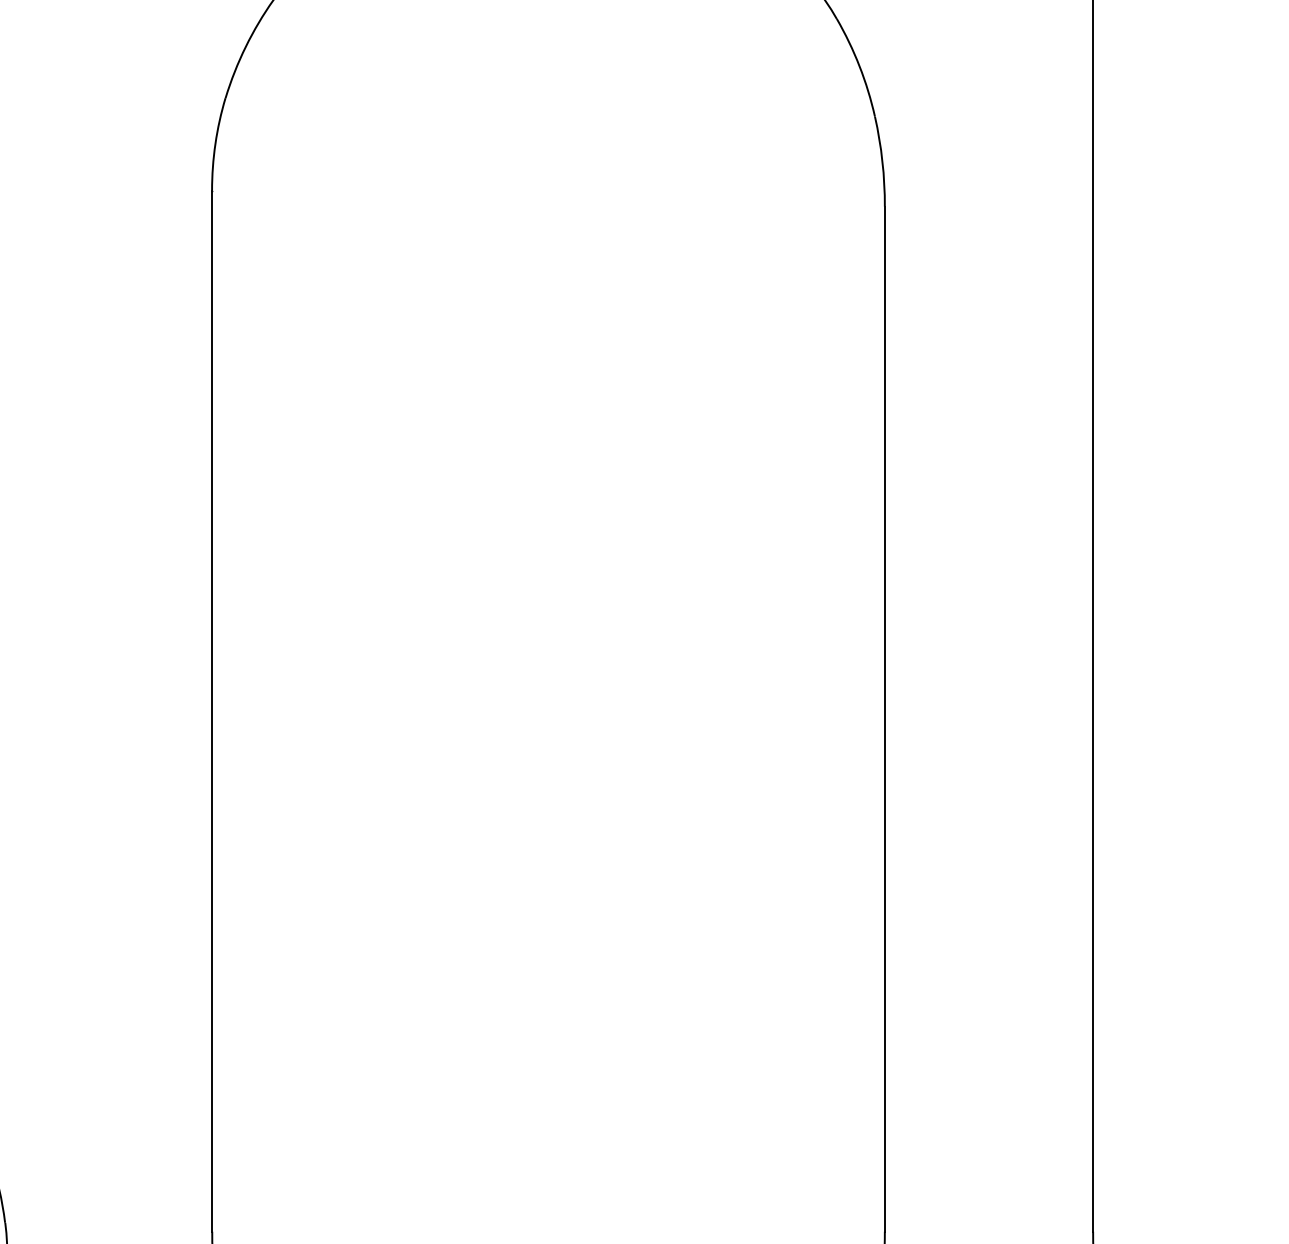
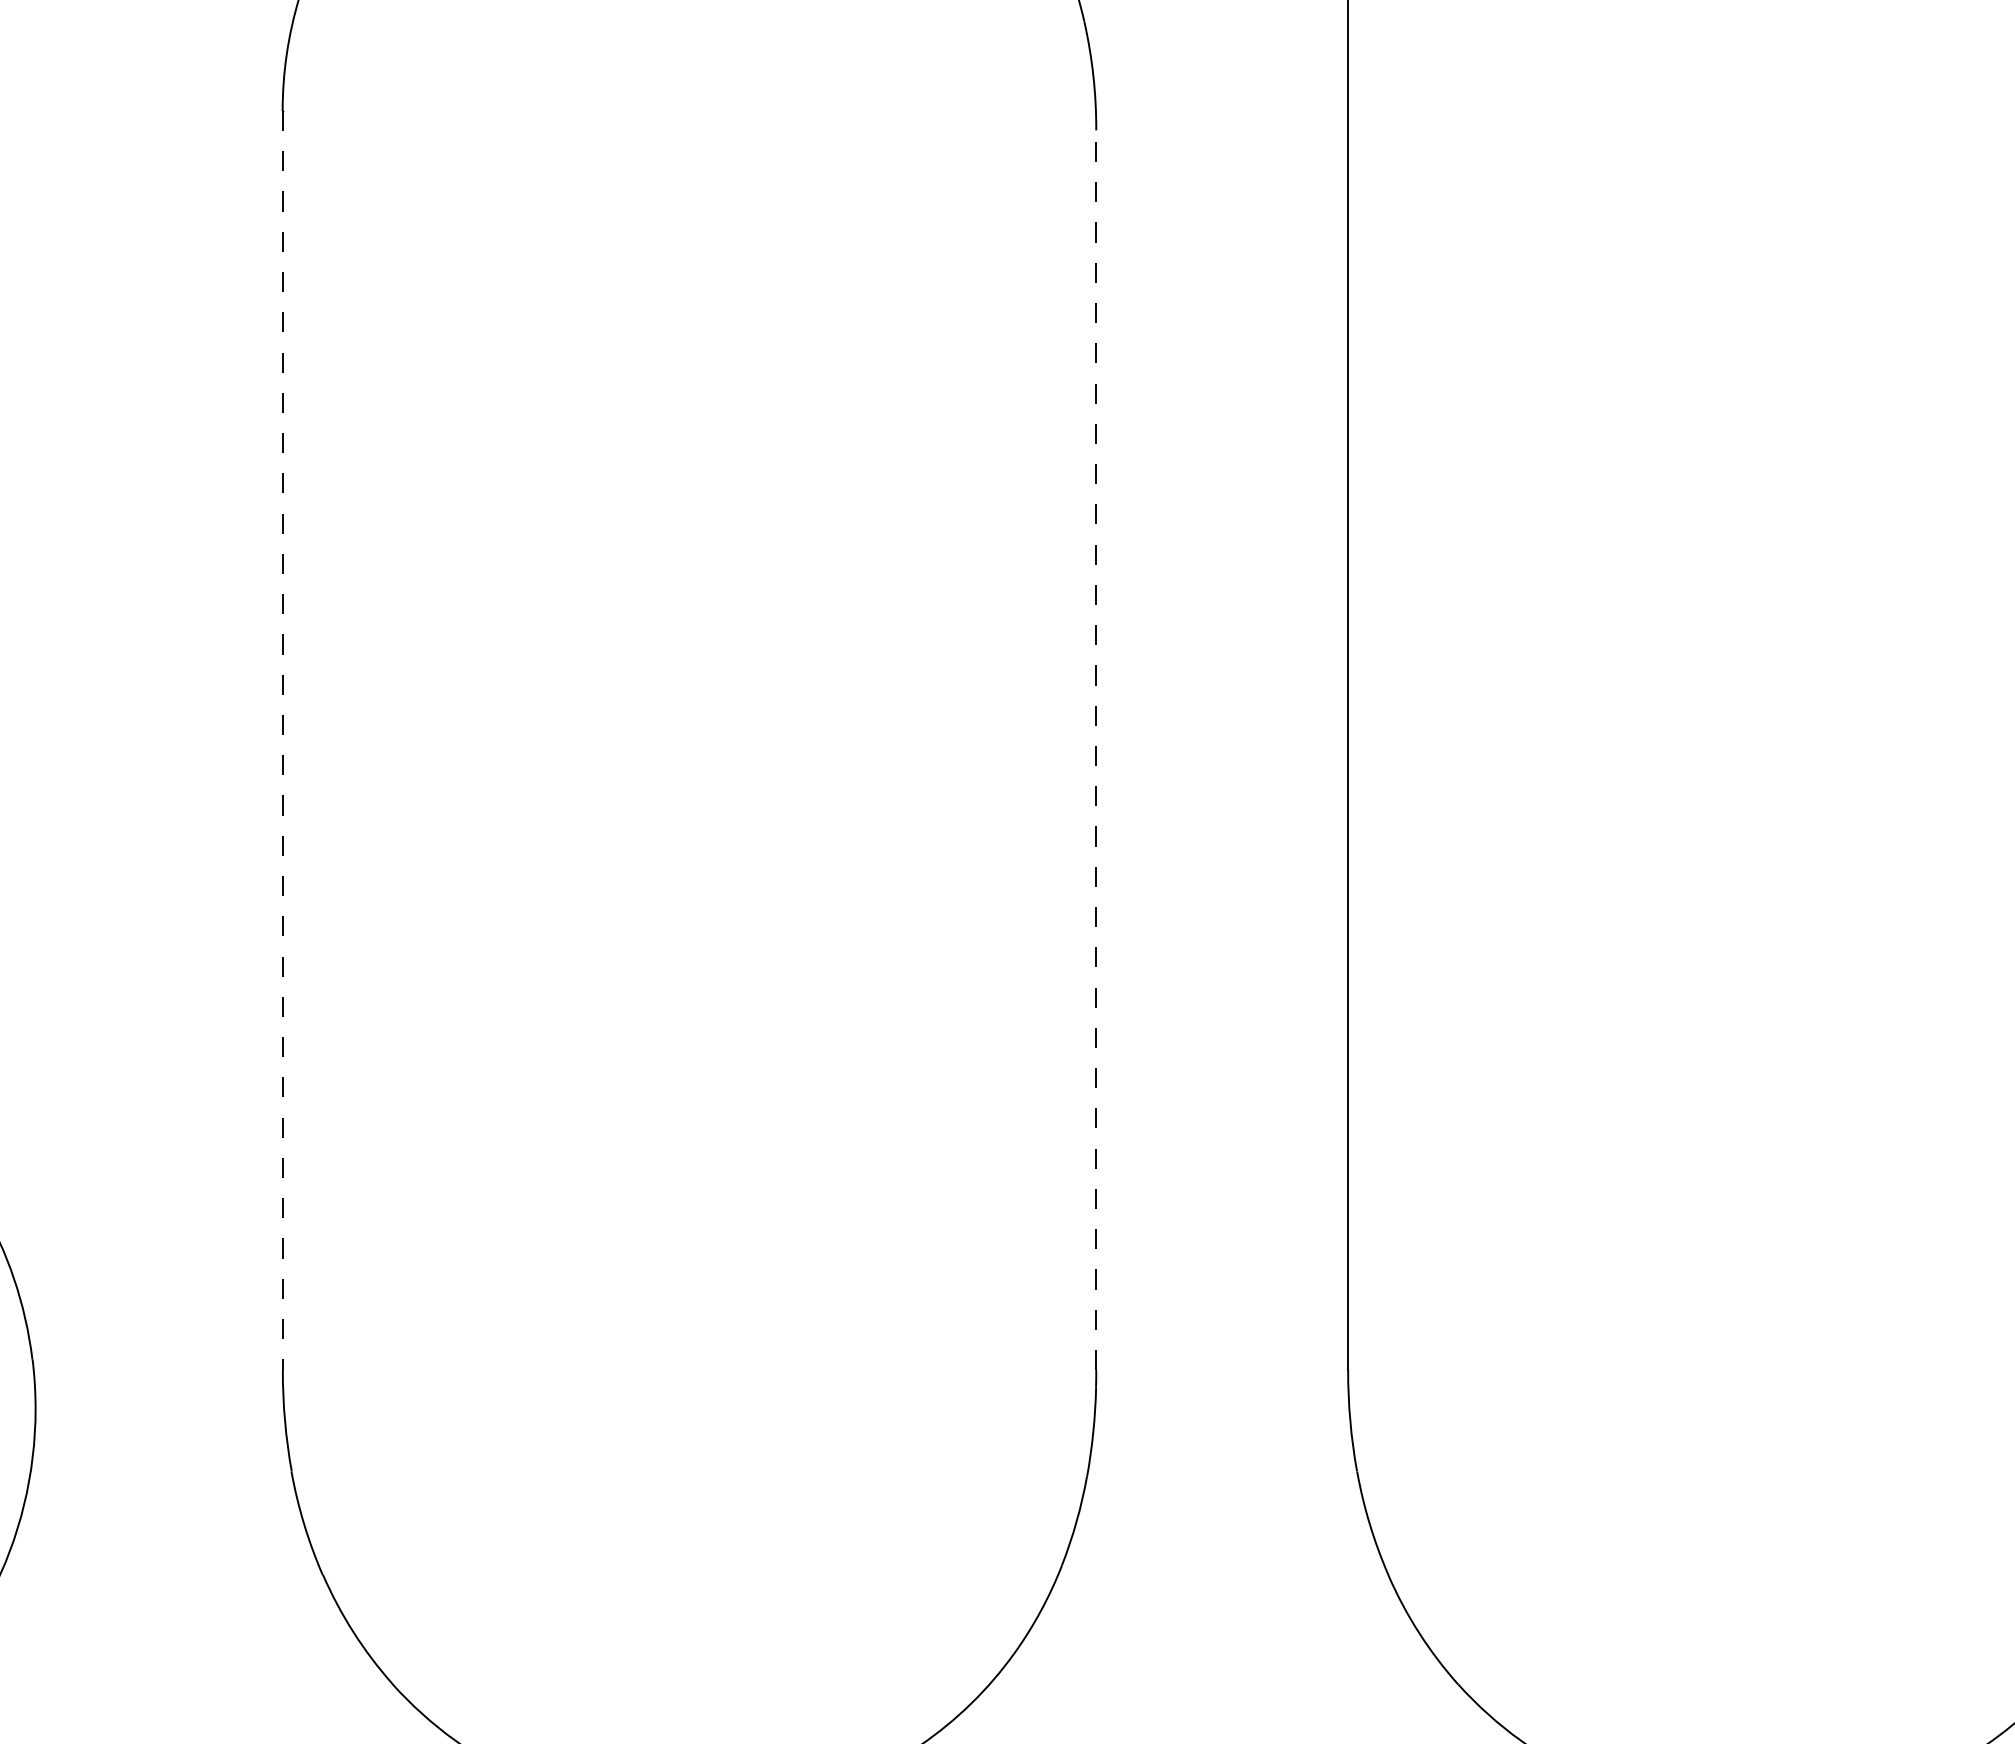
line: (211, 711) -> (282, 740), solid -> dashed
line: (885, 719) -> (1096, 750), solid -> dashed

